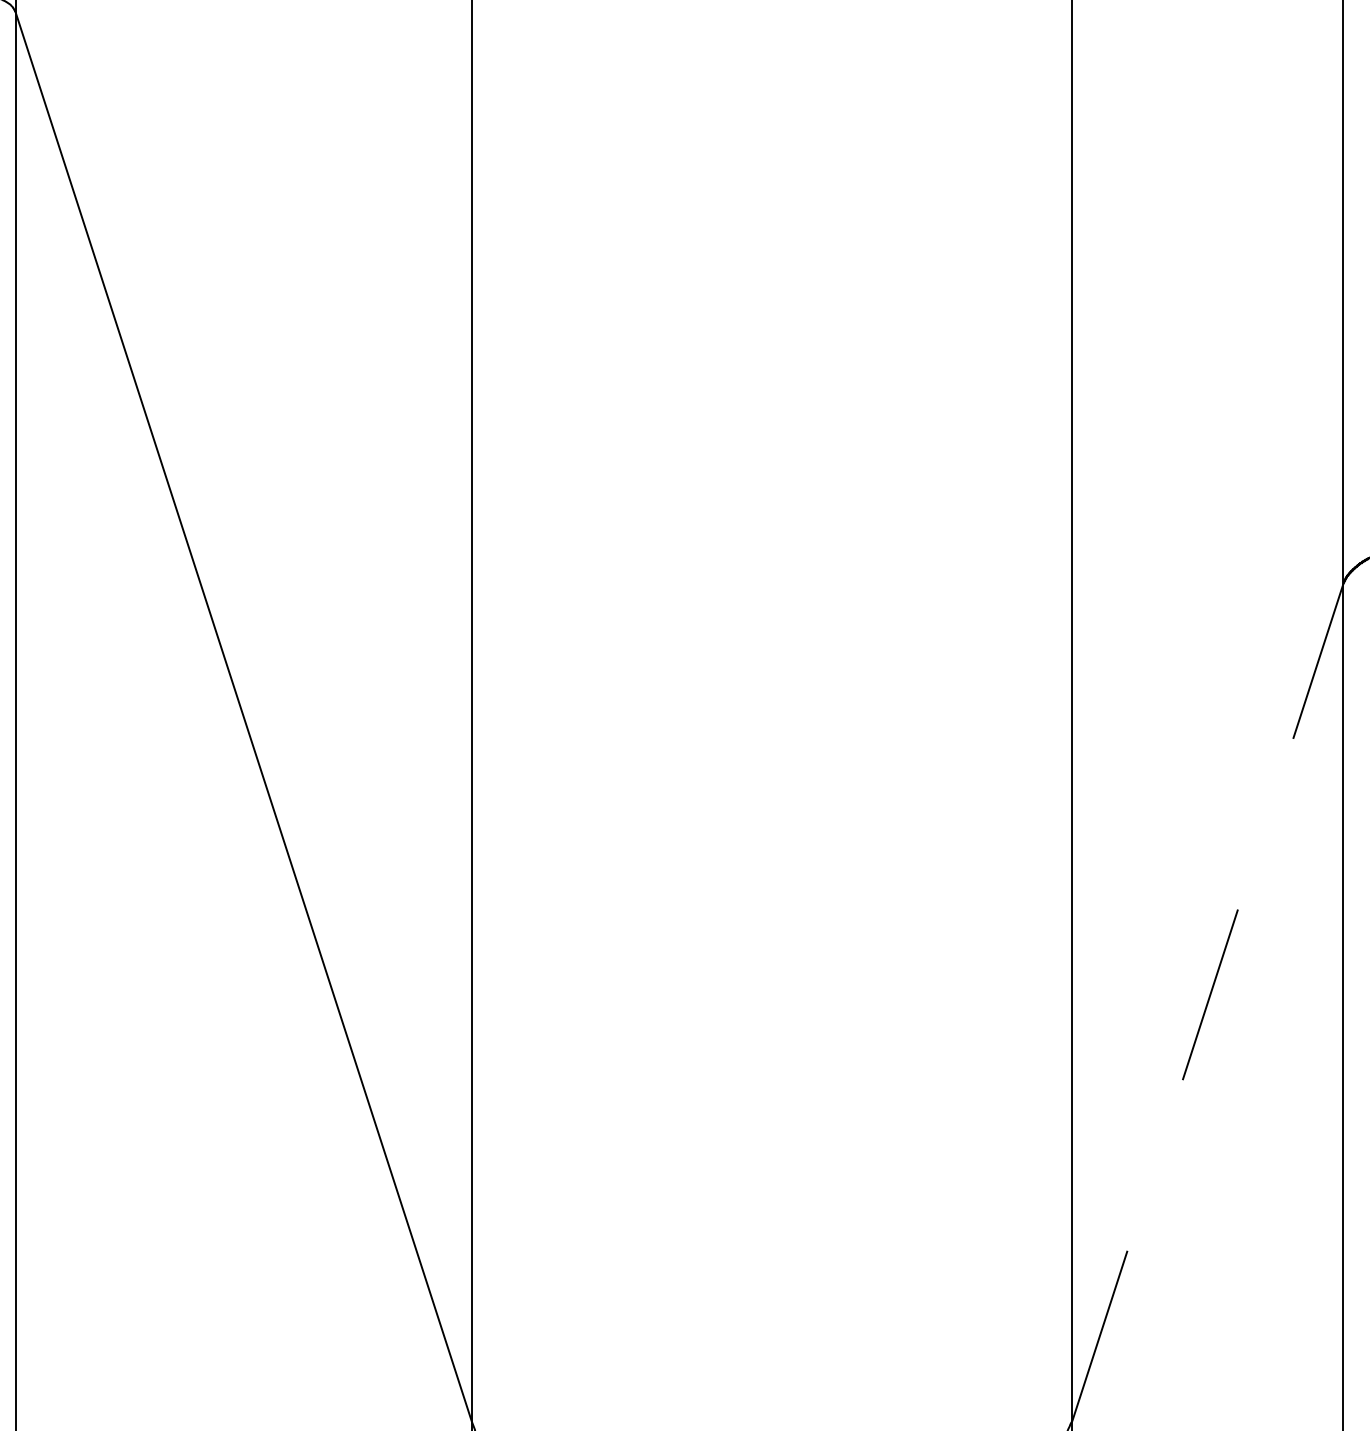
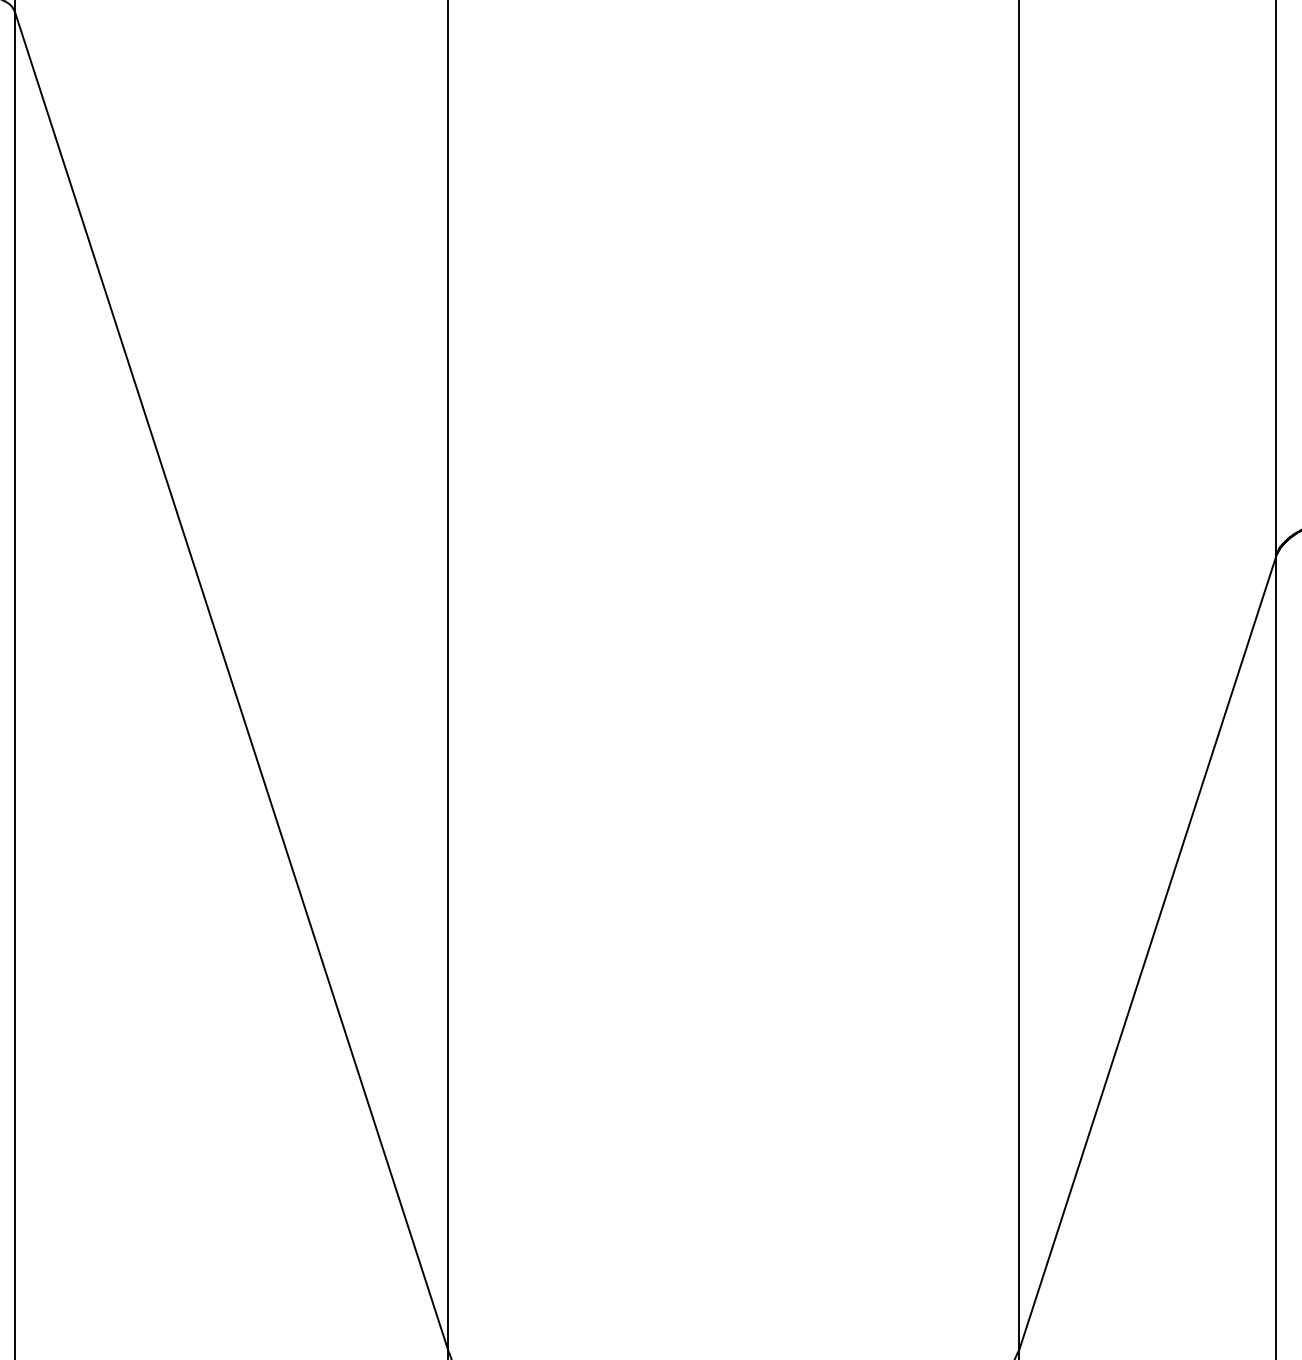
line: (1207, 1002) -> (1147, 952), dashed -> solid

